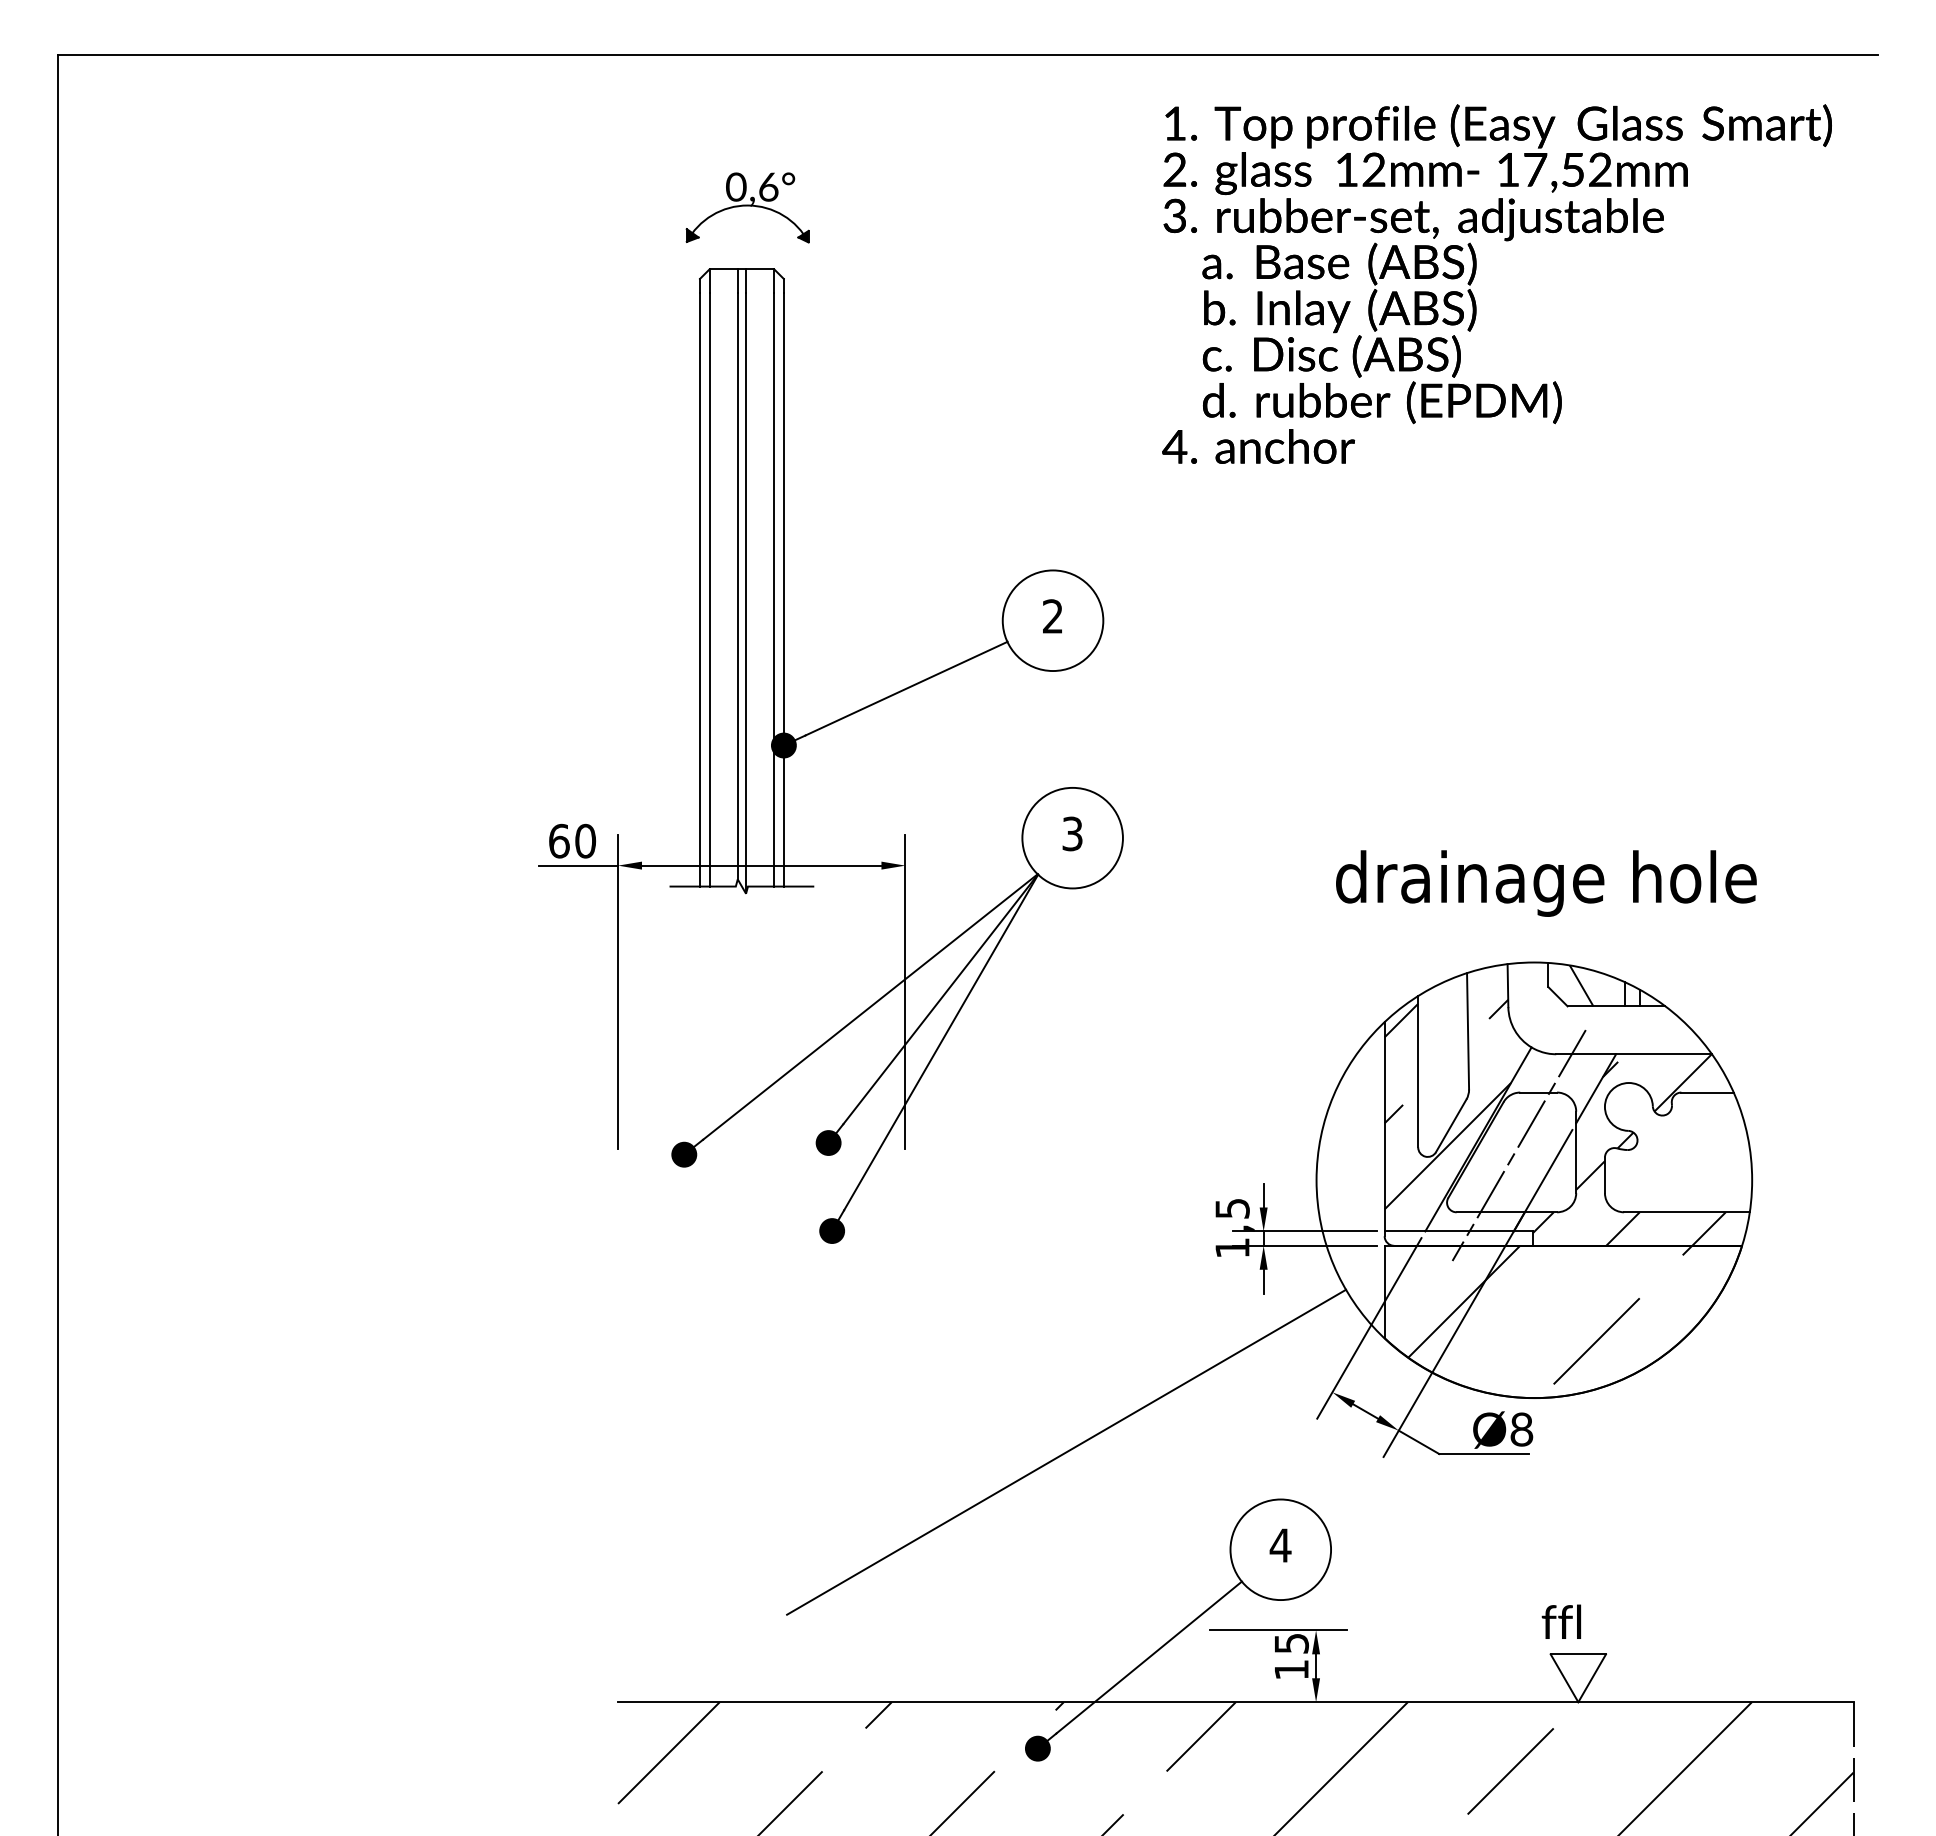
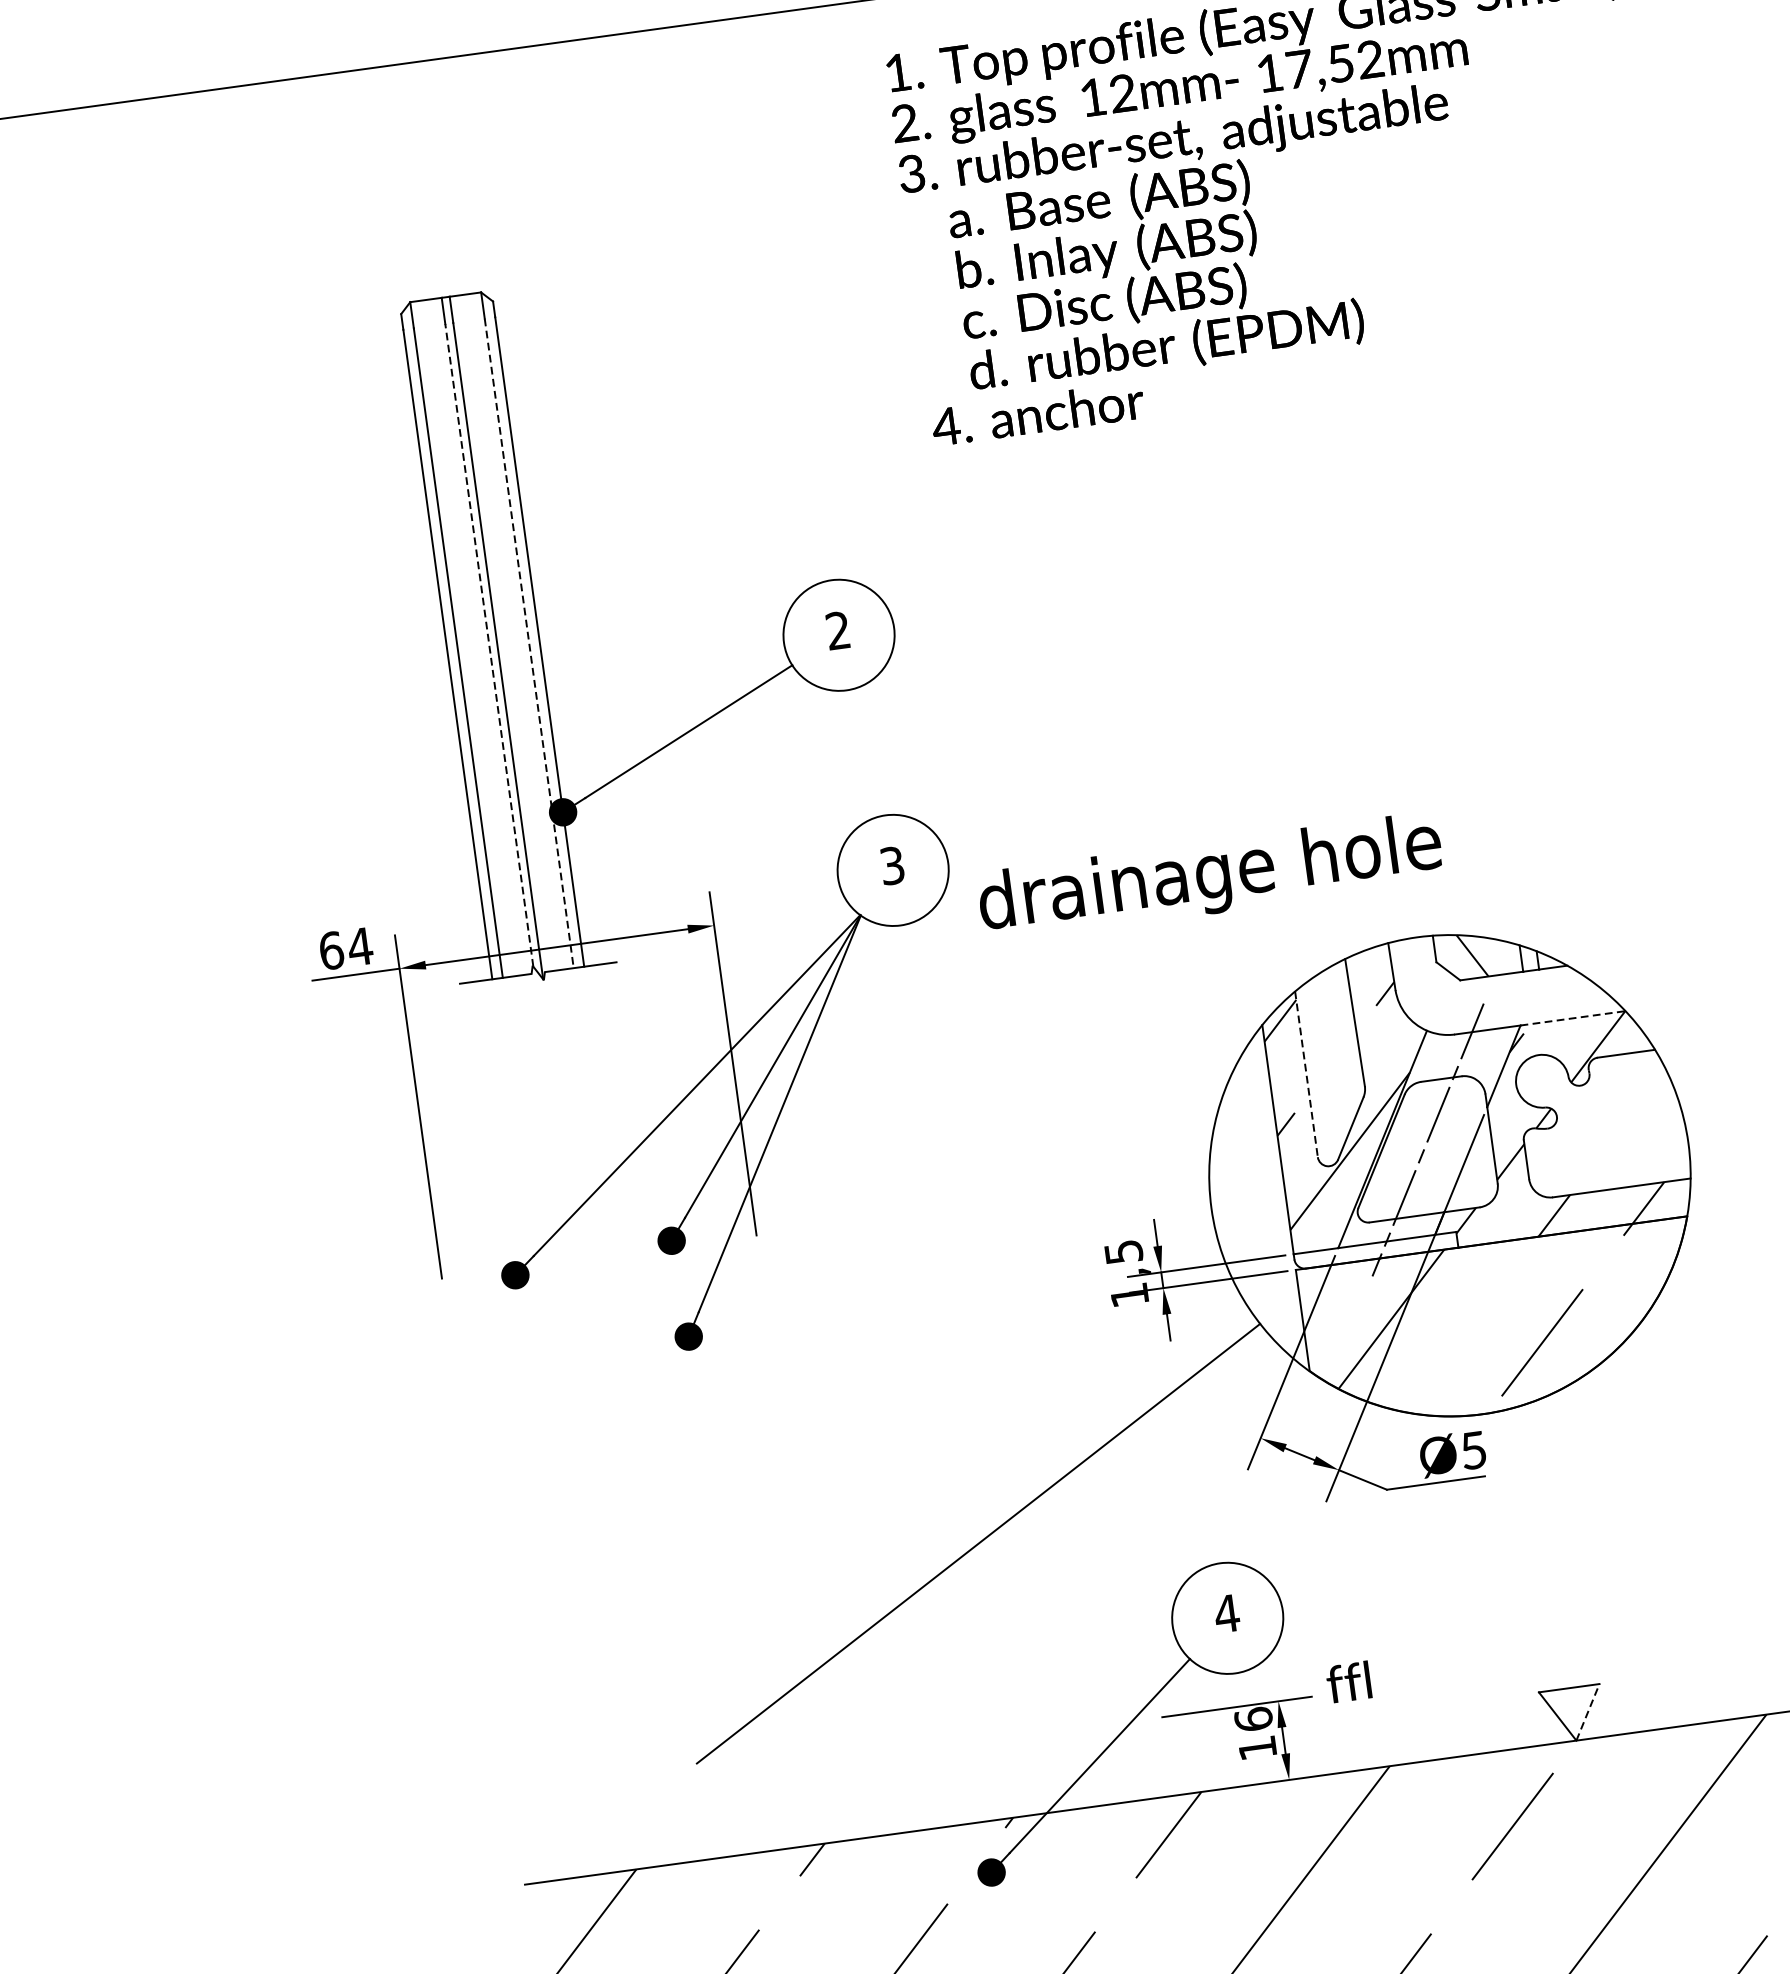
part: (747, 207) -> (442, 228), removed
line: (738, 586) -> (489, 645), solid -> dashed
line: (774, 589) -> (529, 642), solid -> dashed
text: (585, 840) -> (360, 946), 60 -> 64
text: (1546, 883) -> (1210, 877), moved
line: (1664, 1054) -> (1573, 1018), solid -> dashed
line: (1418, 1071) -> (1306, 1074), solid -> dashed
text: (1521, 1429) -> (1473, 1450), Ø8 -> Ø5
text: (1560, 1621) -> (1347, 1681), moved
text: (1291, 1643) -> (1253, 1719), 15 -> 16
line: (1592, 1678) -> (1588, 1712), solid -> dashed

